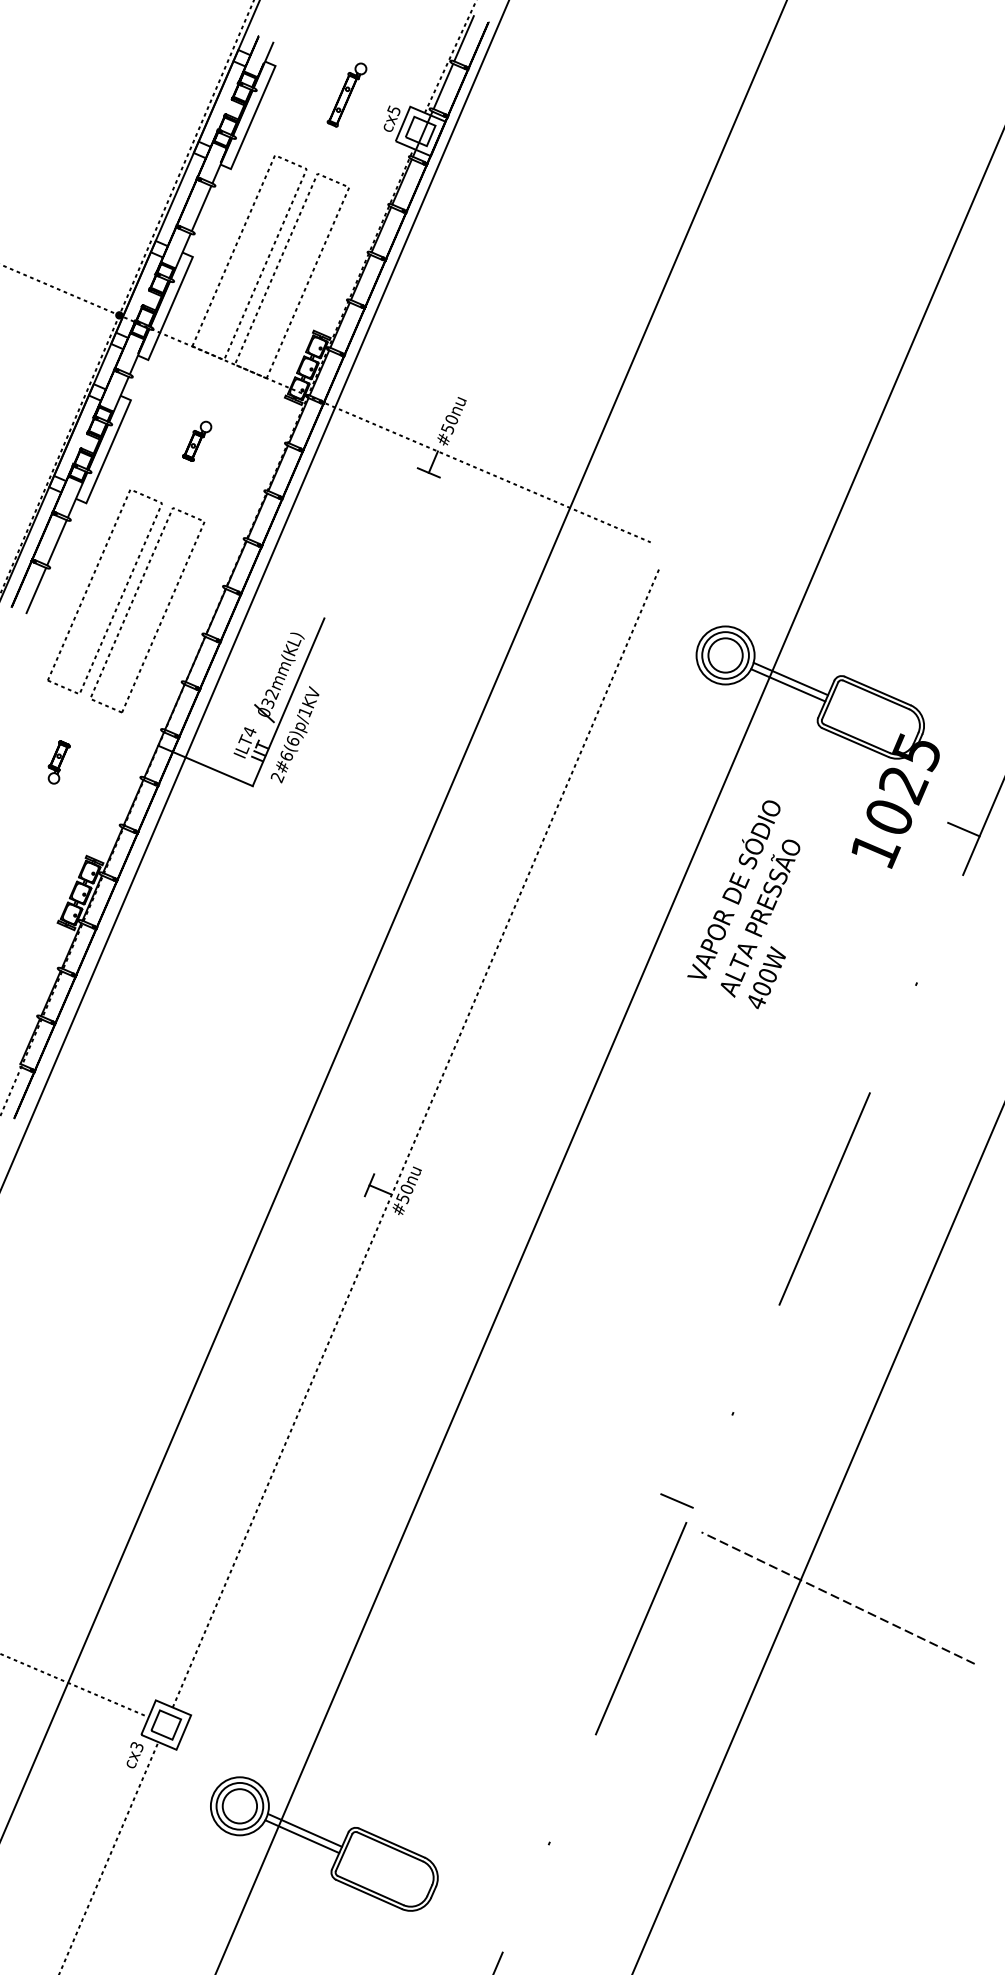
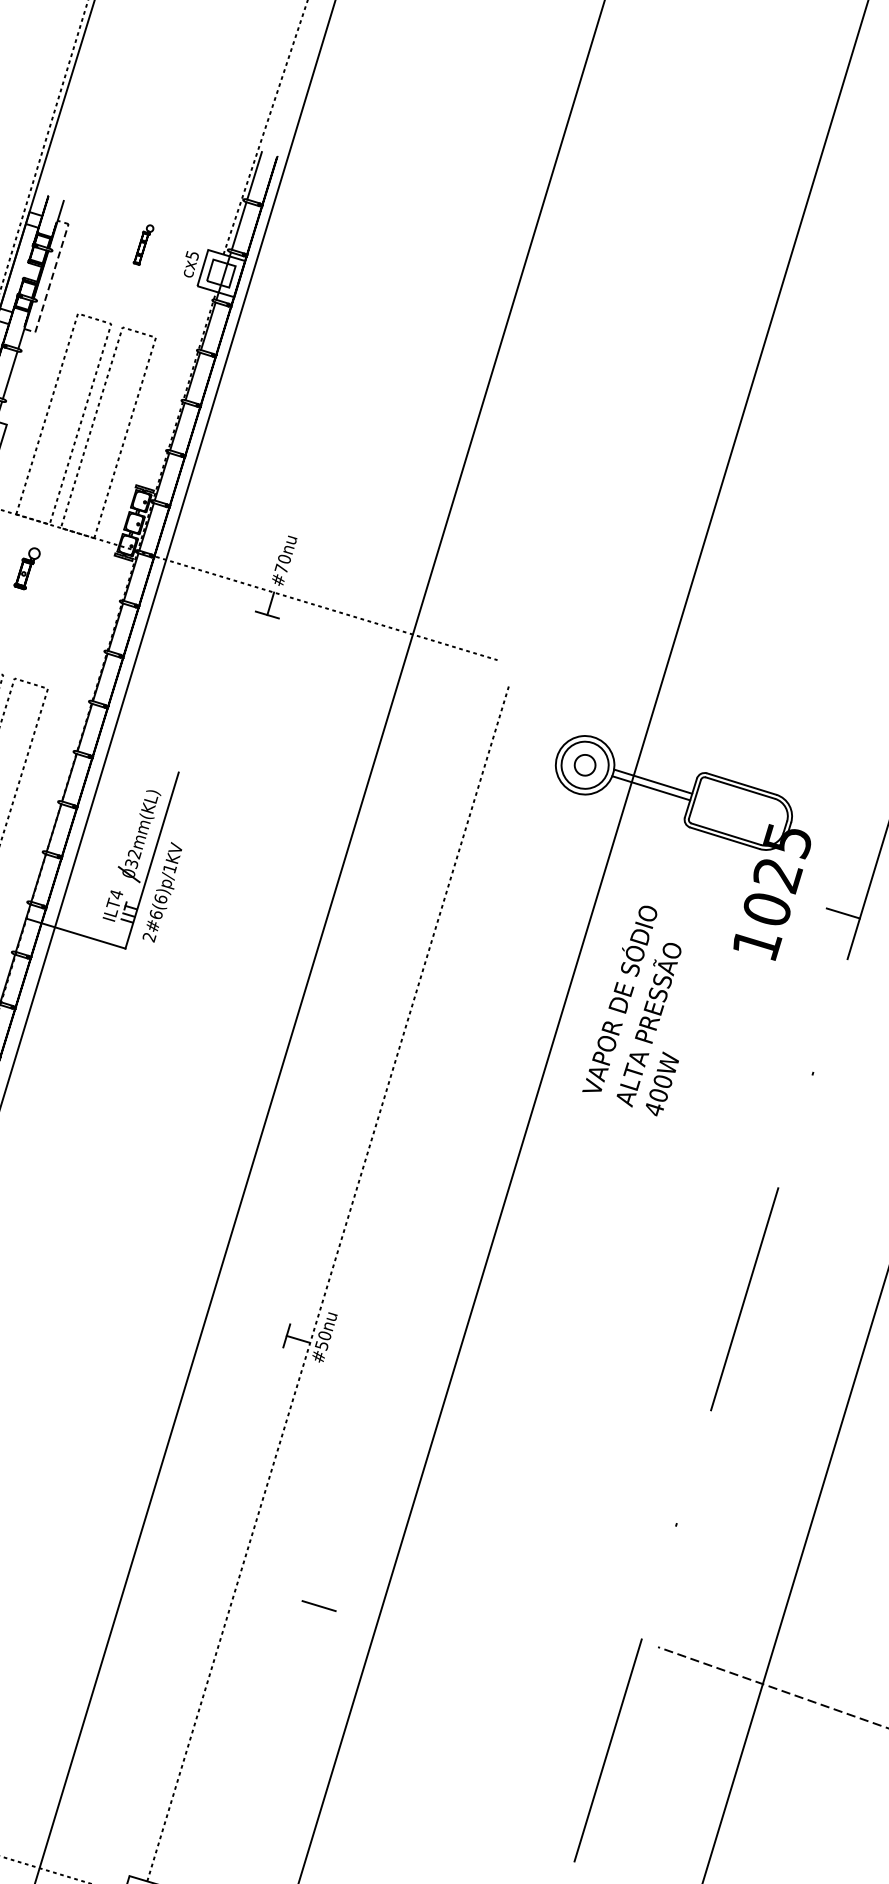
part: (346, 94) -> (142, 244), size x0.6
line: (253, 117) -> (52, 278), solid -> dashed
text: (447, 428) -> (281, 568), #50nu -> #70nu
part: (197, 440) -> (27, 568), moved
circle: (725, 655) -> (585, 765), size x0.6
line: (676, 1500) -> (318, 1605), moved

